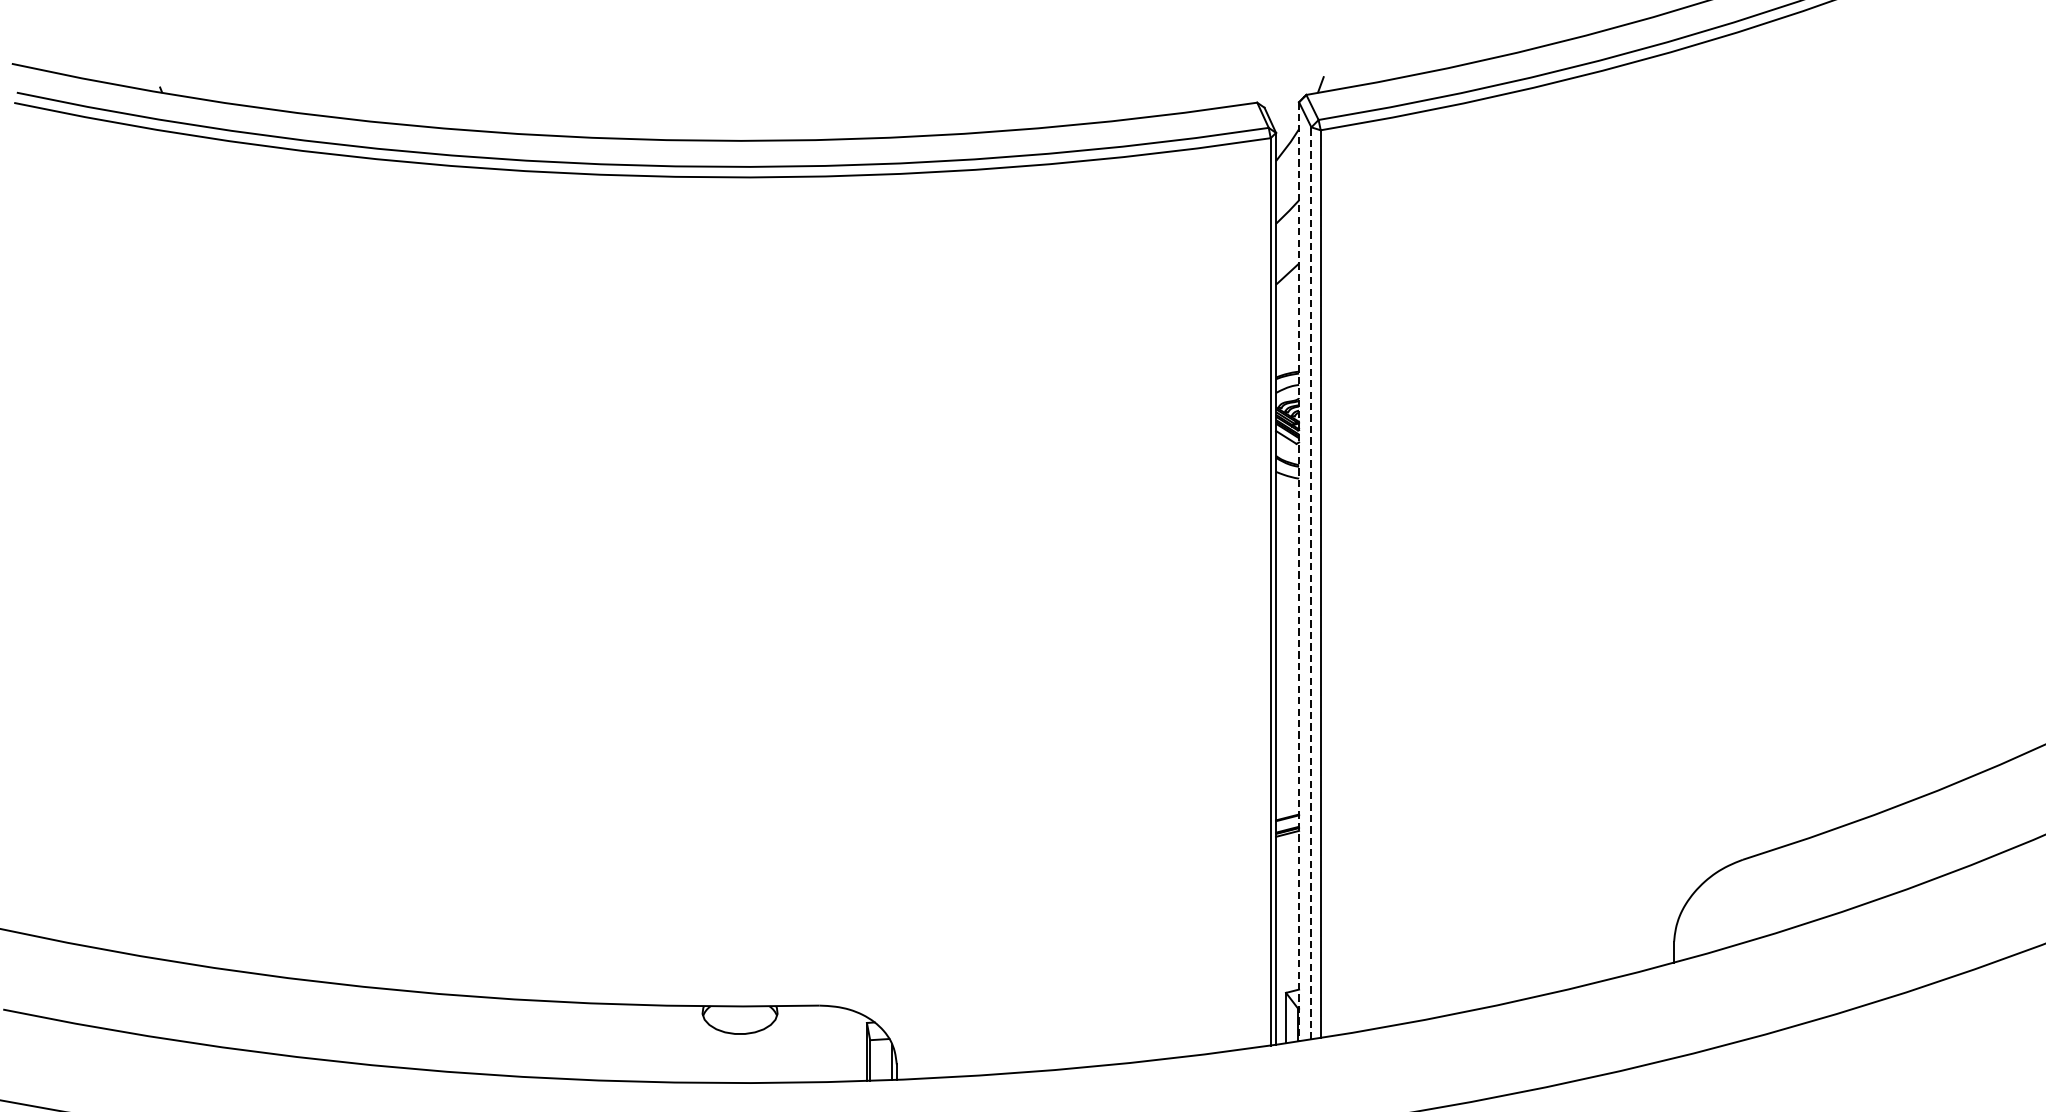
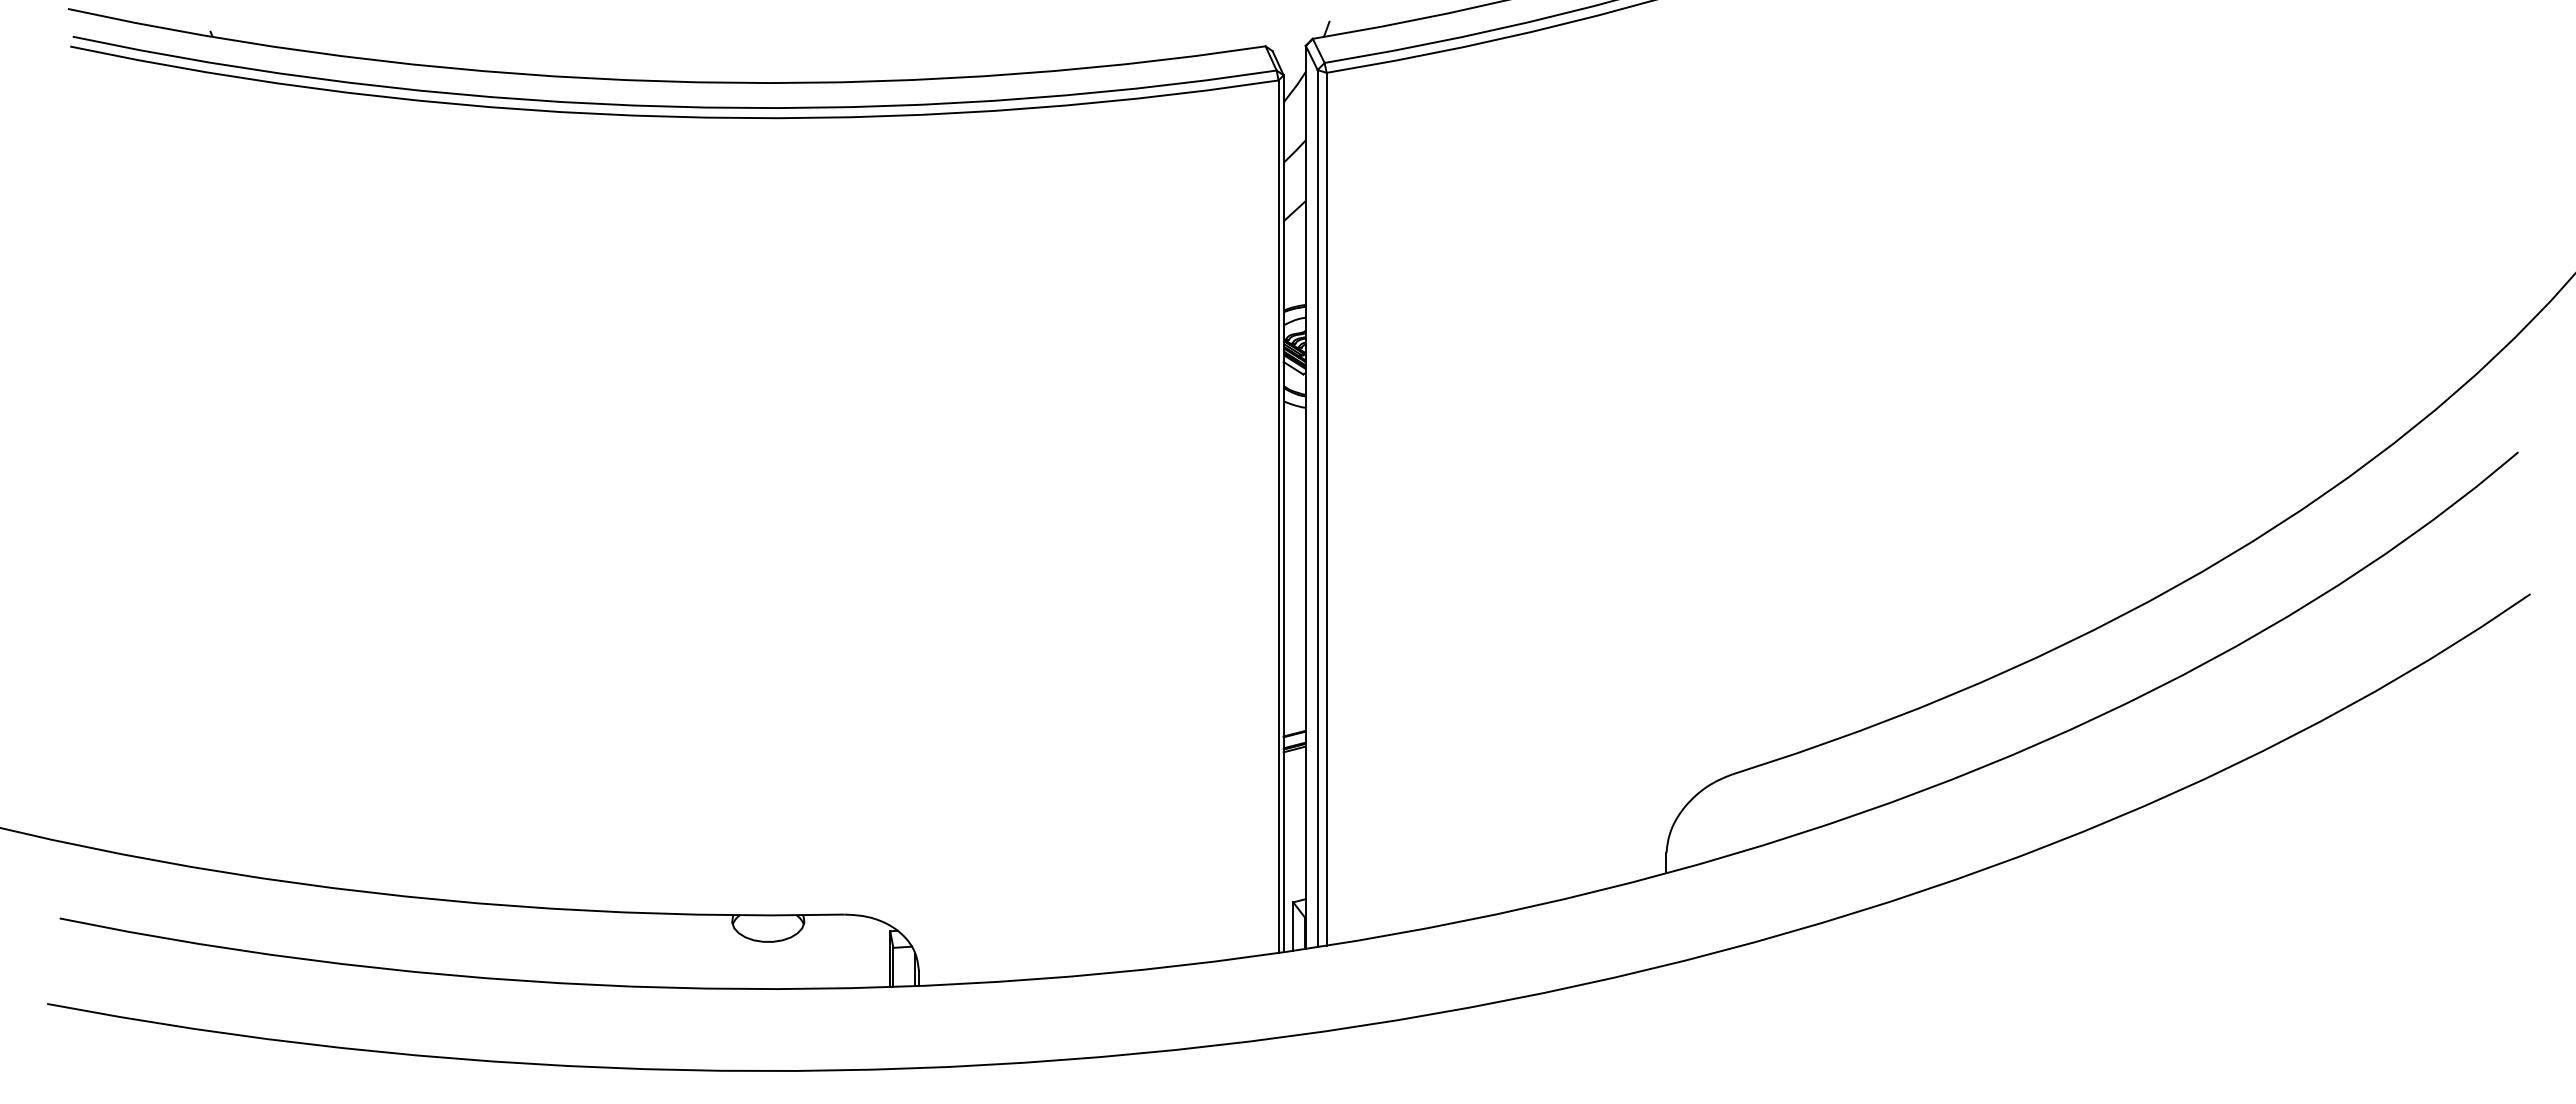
line: (1298, 571) -> (1305, 497), dashed -> solid
line: (1311, 583) -> (1317, 508), dashed -> solid

